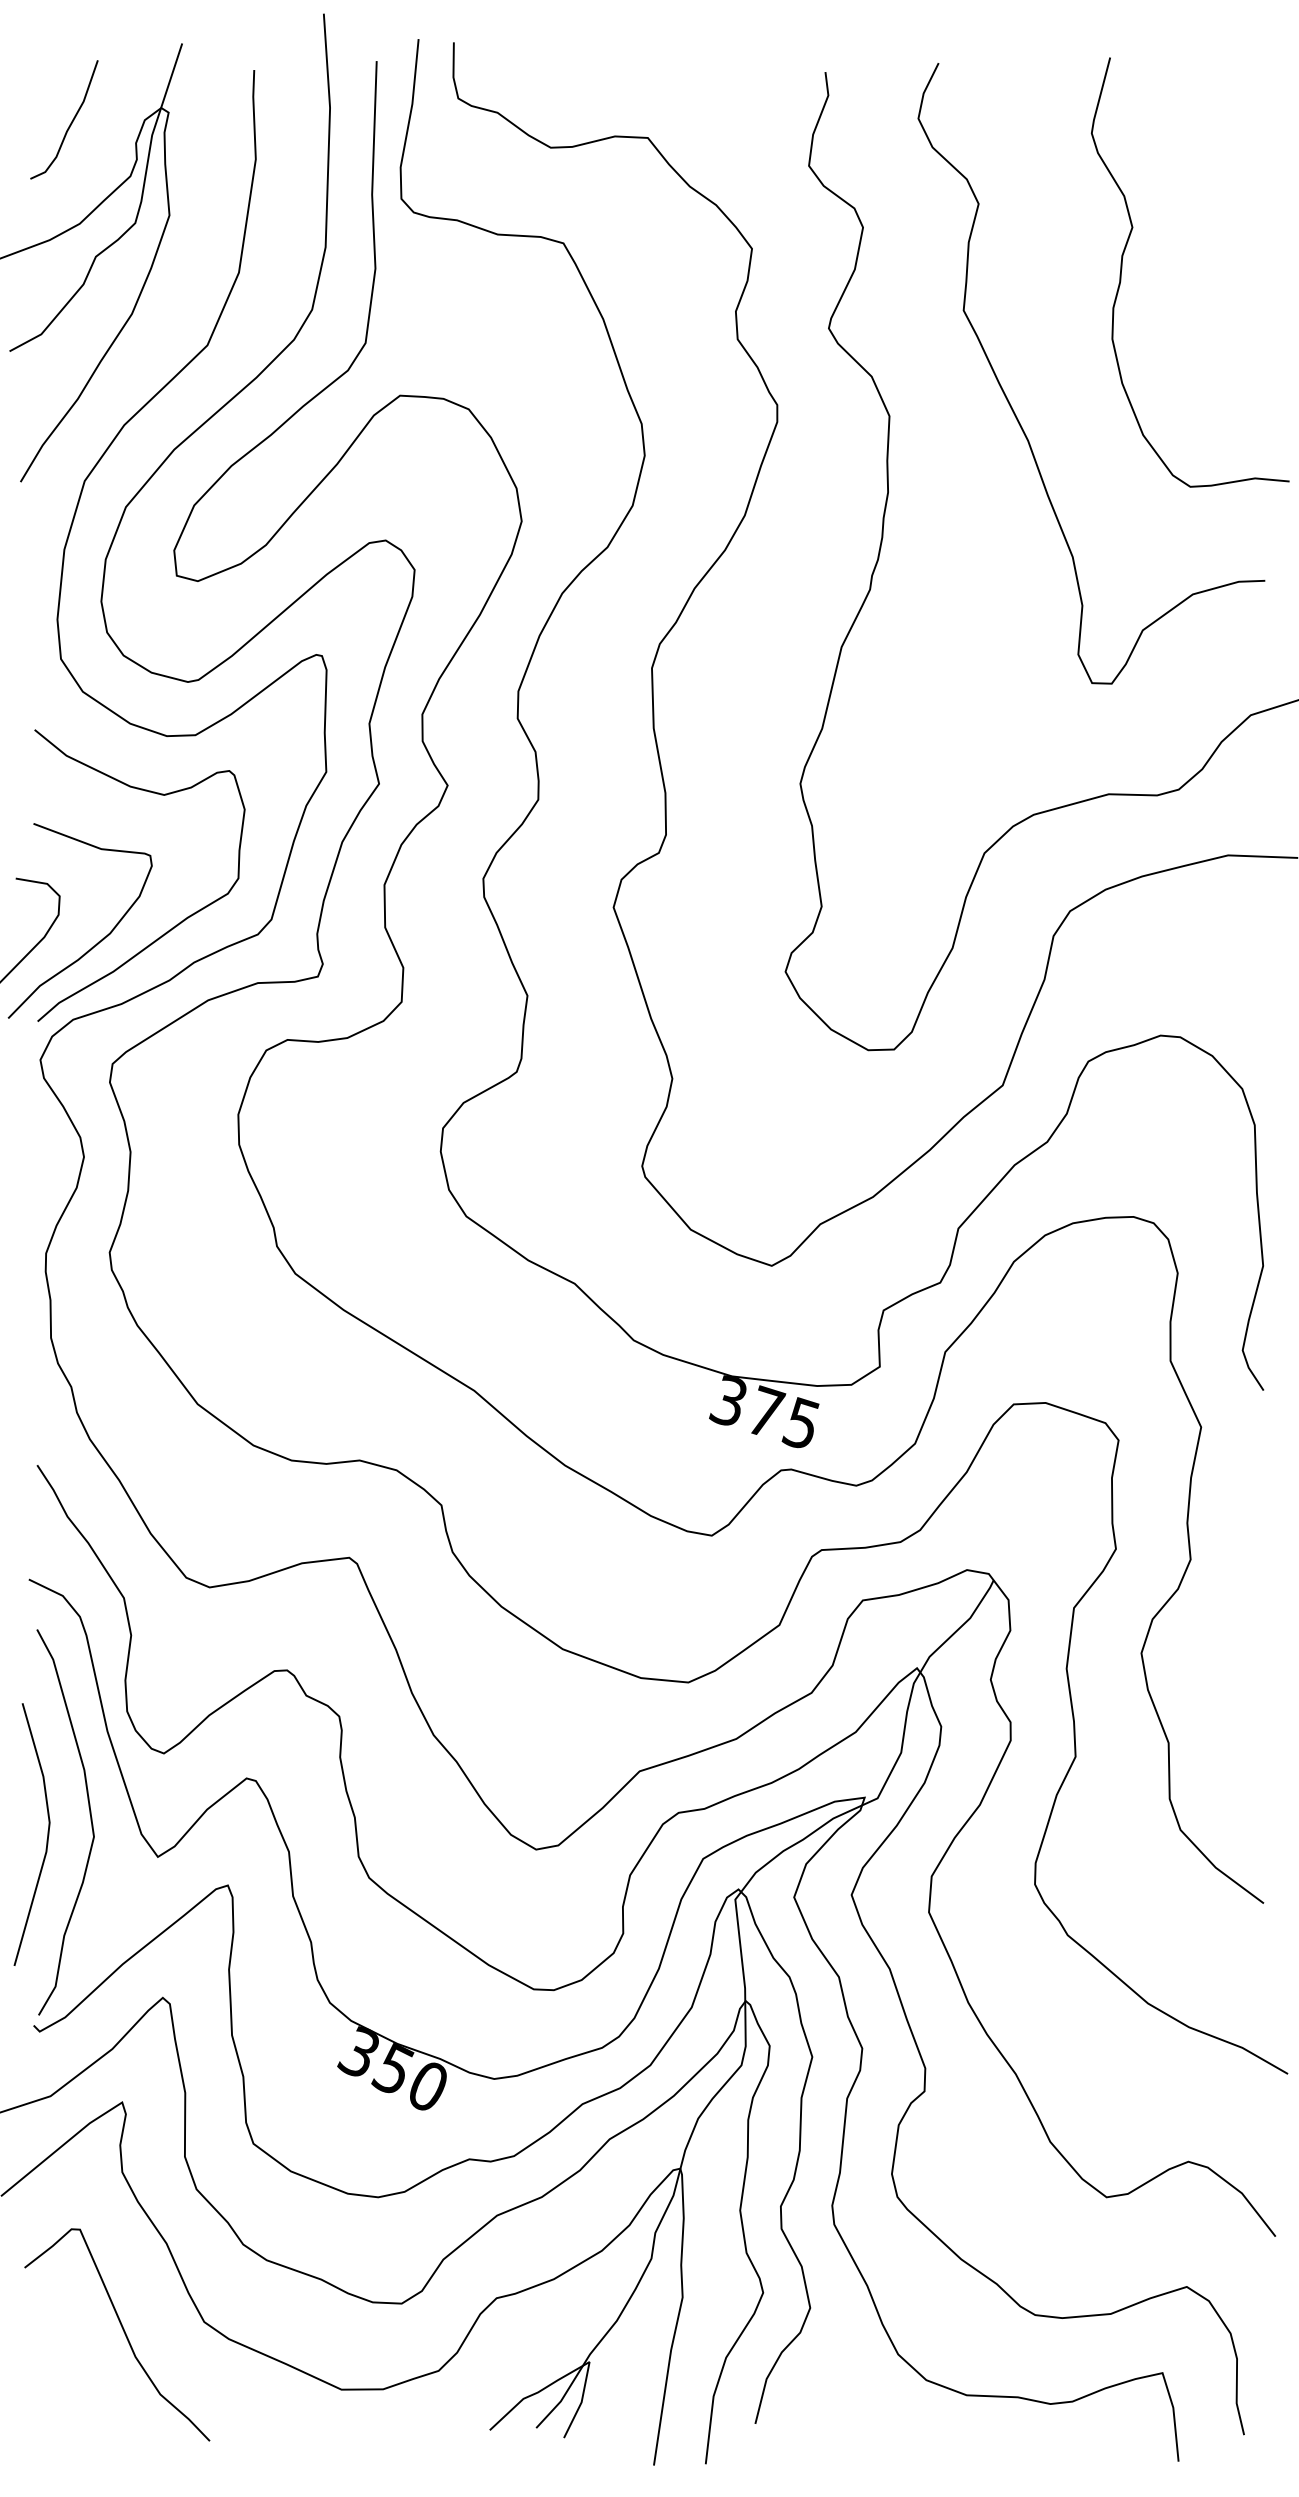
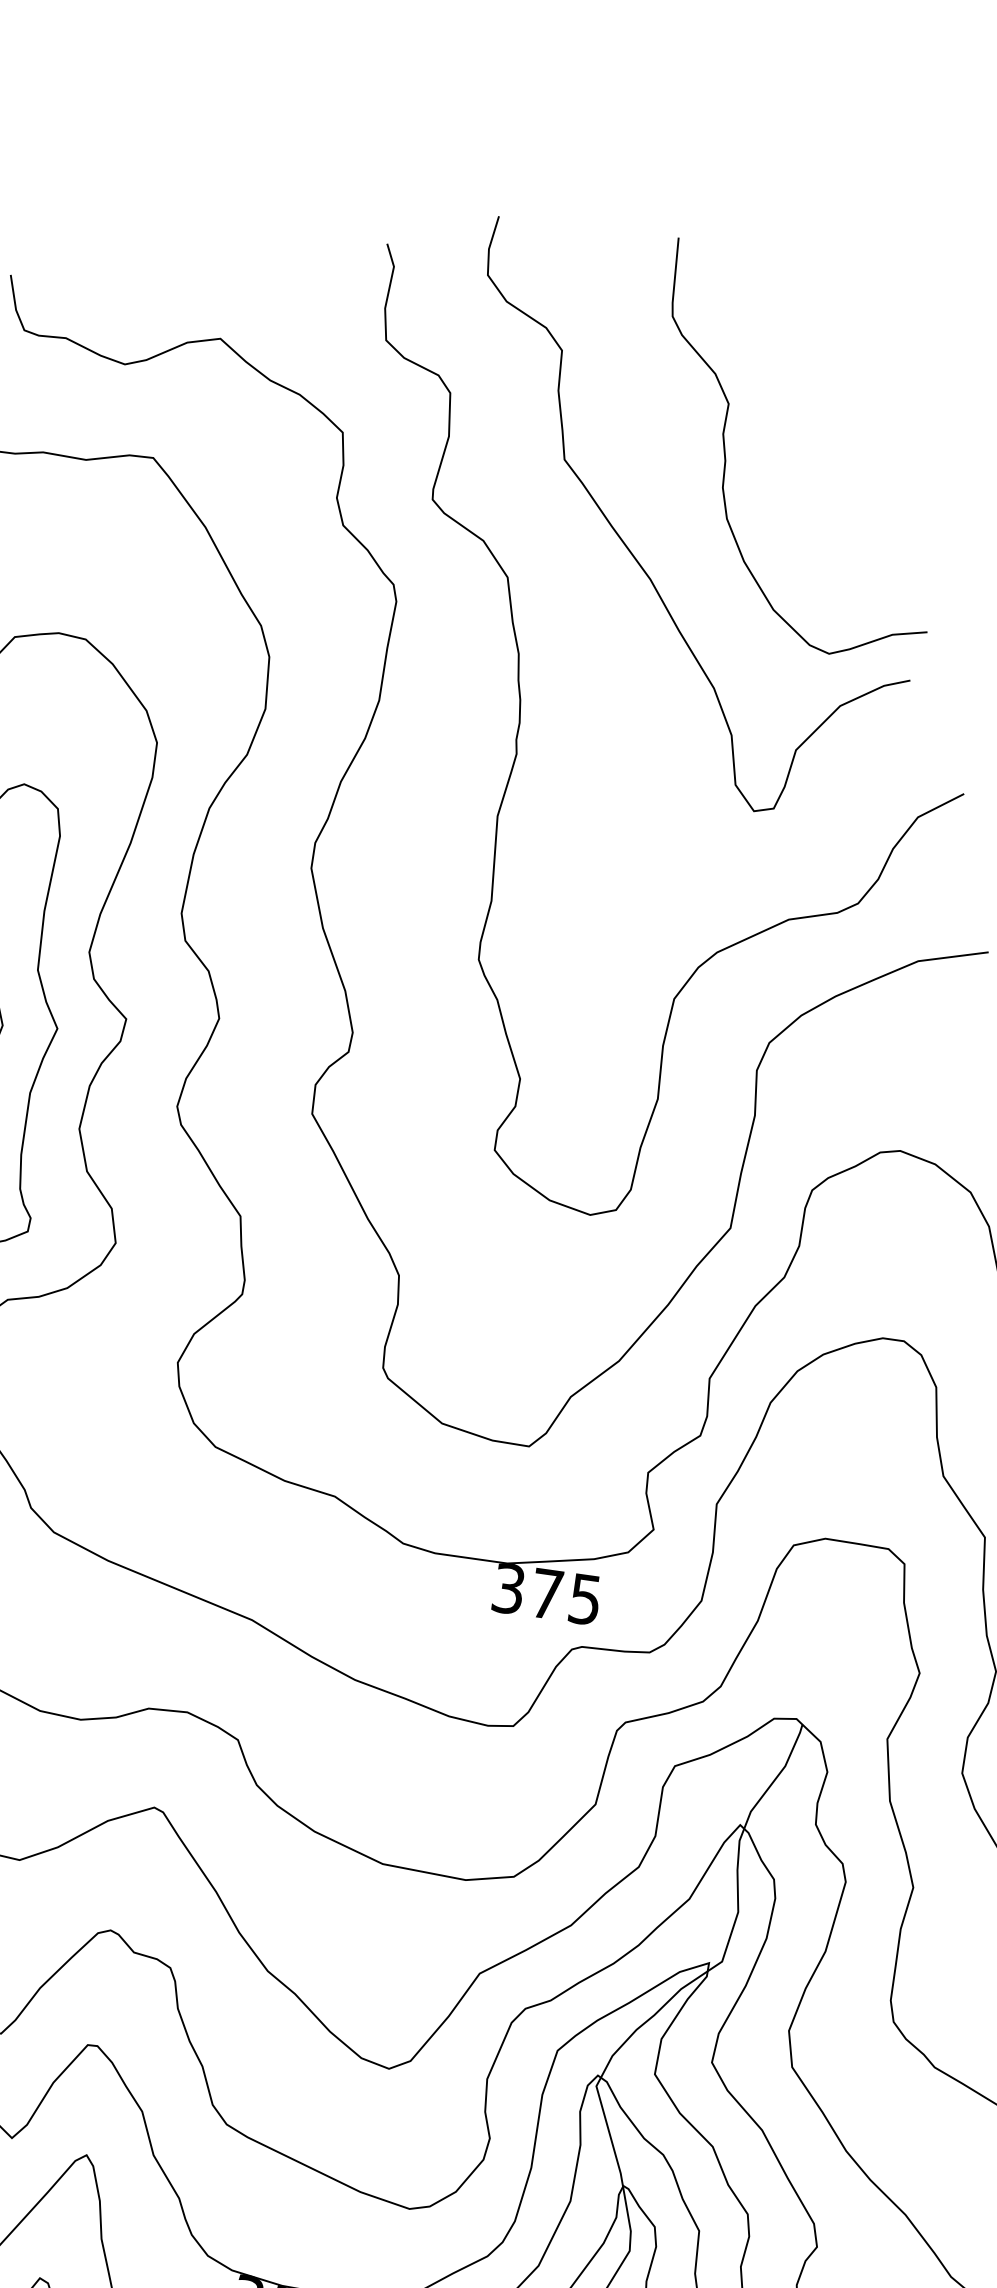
curve: (1122, 269) -> (725, 447), moved

